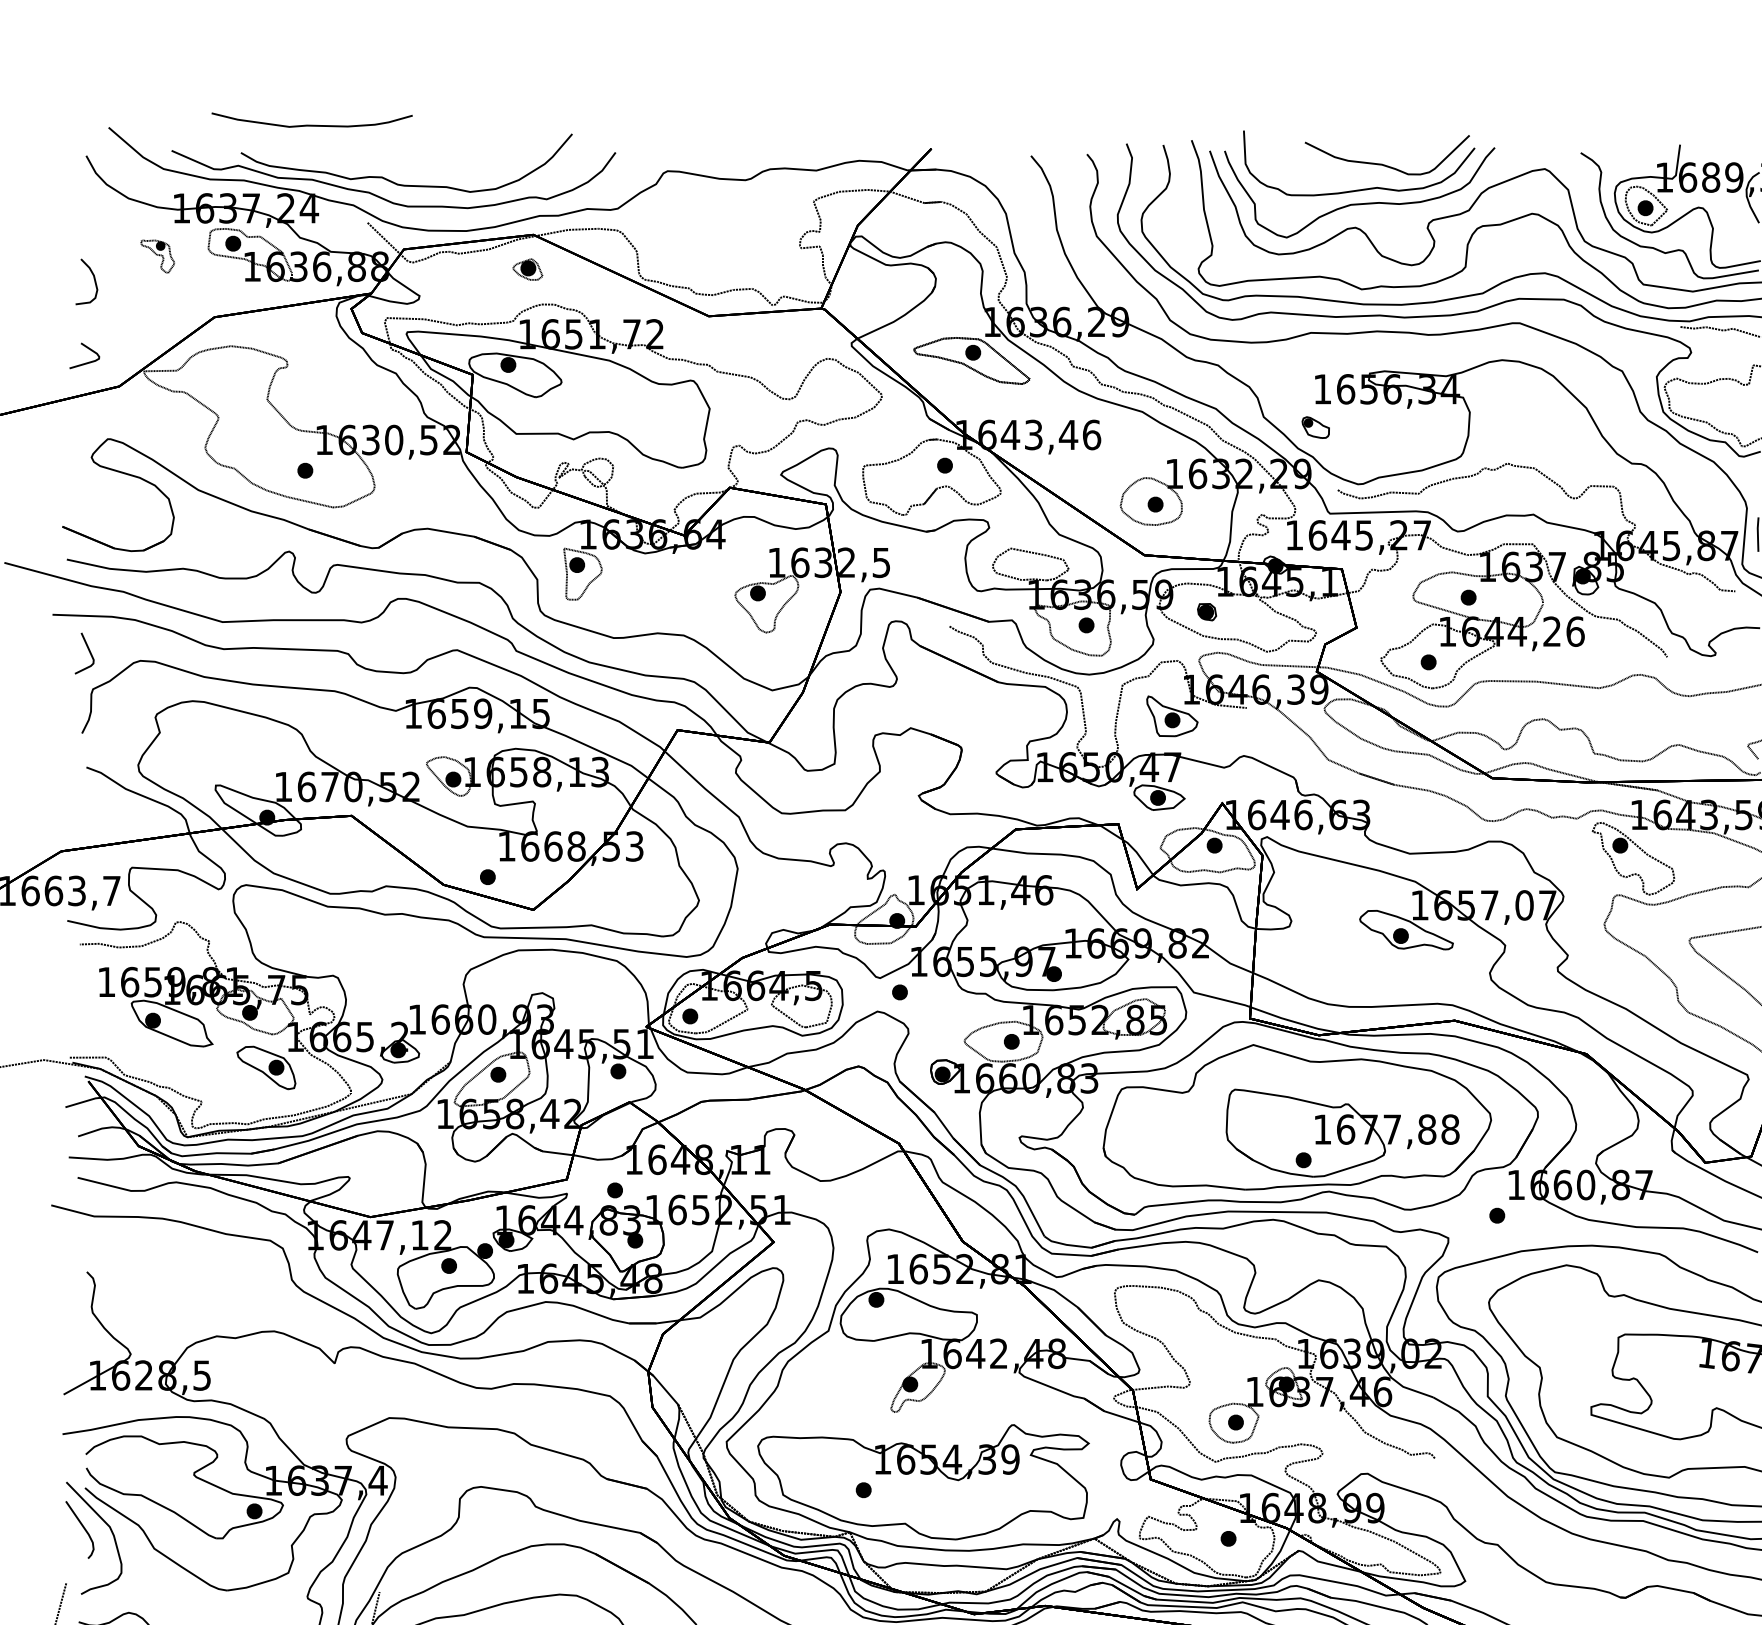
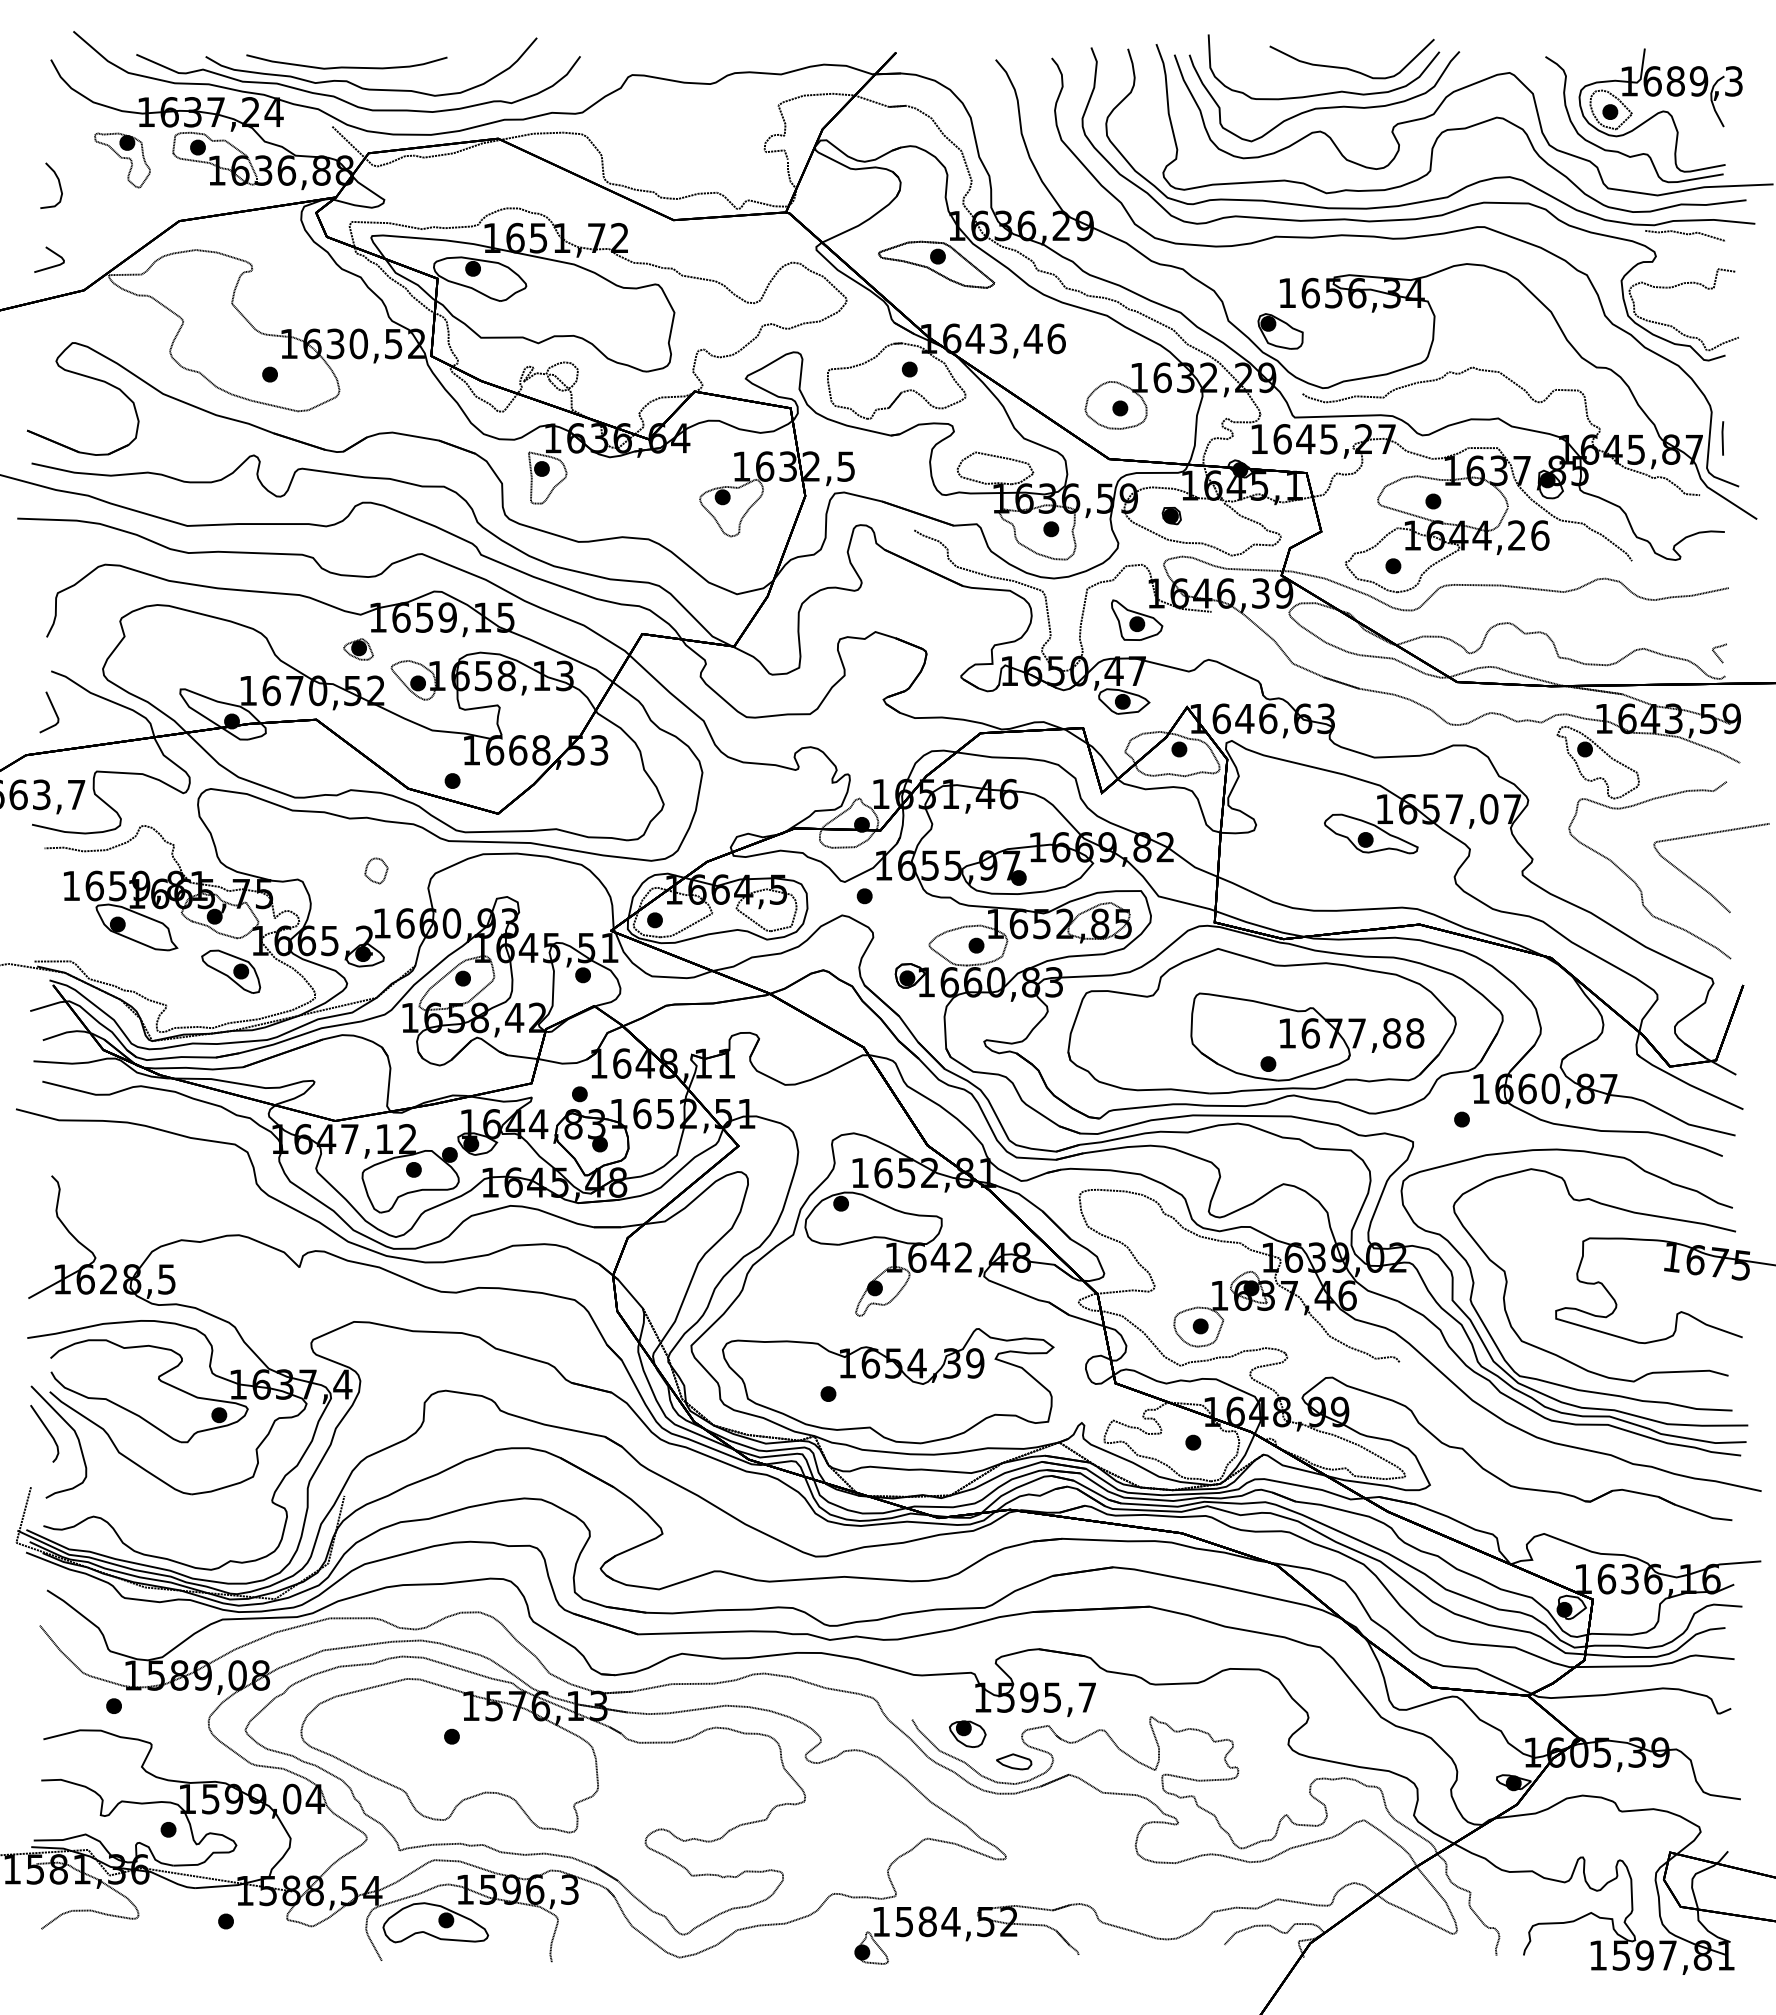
curve: (311, 124) -> (346, 66), moved
part: (157, 256) -> (122, 160), size x1.67
part: (527, 269) -> (358, 649), moved
part: (1315, 427) -> (1280, 331), size x1.67
line: (88, 651) -> (53, 710), moved
part: (411, 966) -> (376, 870), added

